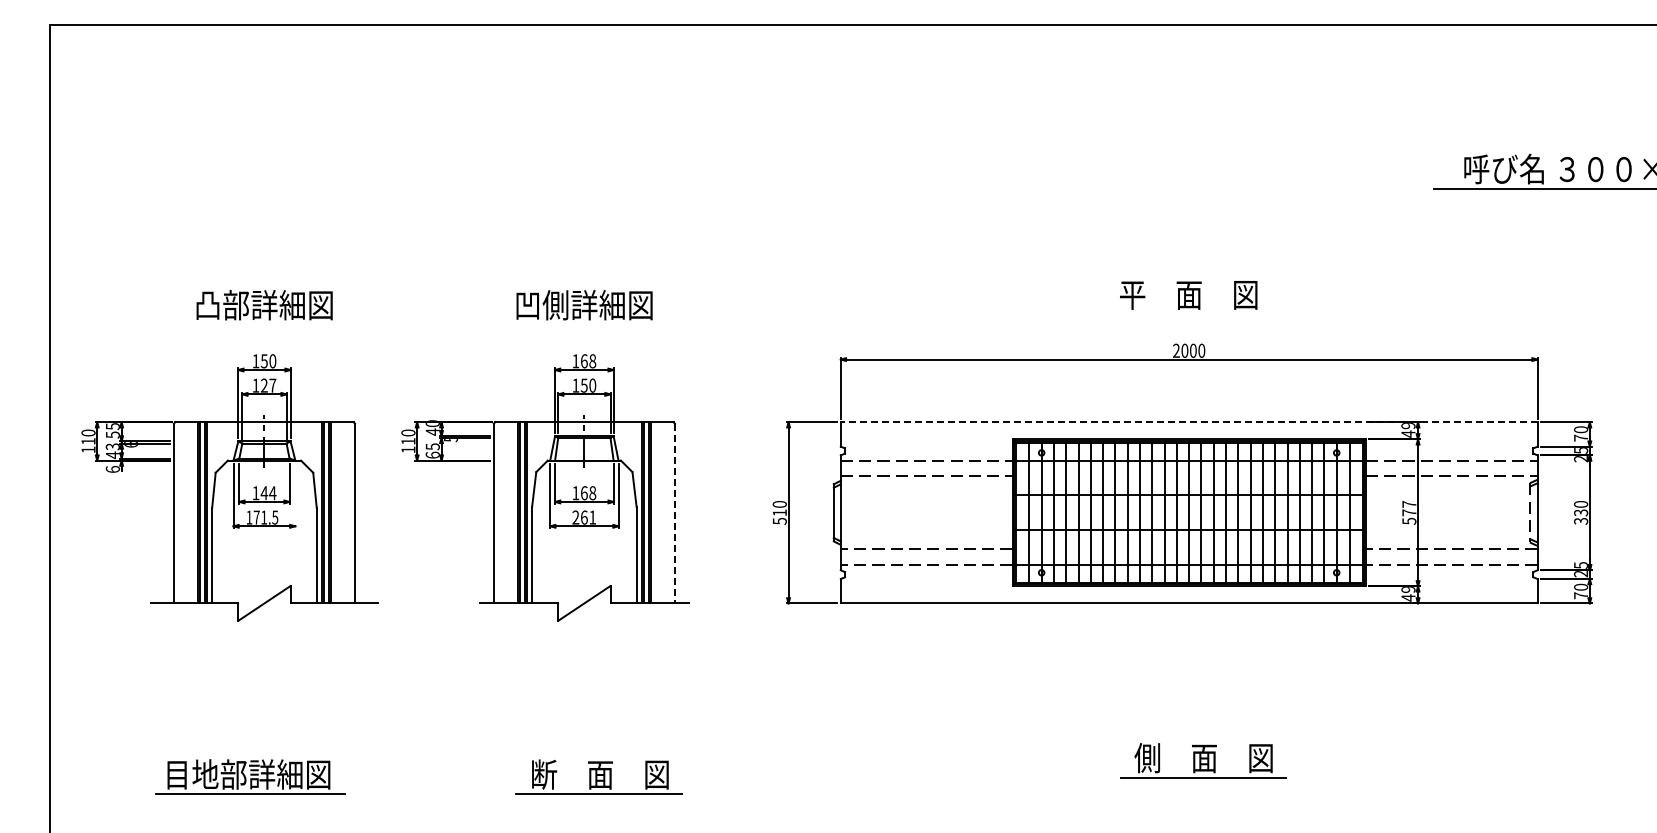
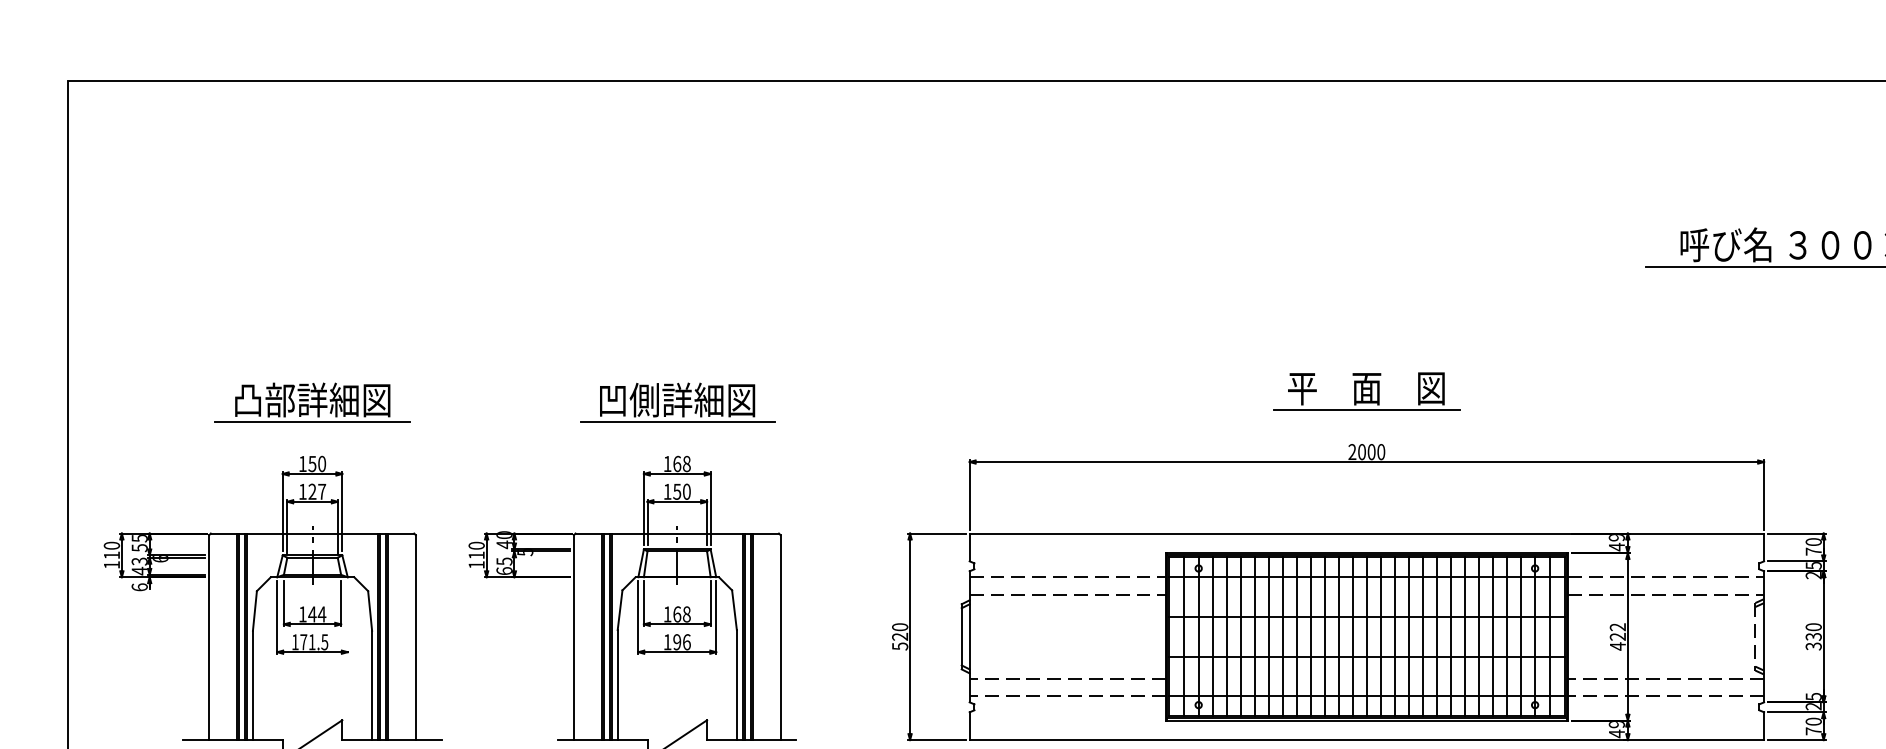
line: (1188, 314) -> (1366, 410), added
line: (263, 324) -> (311, 422), added
line: (584, 324) -> (677, 422), added
line: (1188, 422) -> (1366, 533), dashed -> solid
text: (779, 512) -> (899, 636), 510 -> 520
line: (674, 513) -> (780, 637), dashed -> solid
text: (1409, 513) -> (1618, 637), 577 -> 422
text: (584, 517) -> (677, 642), 261 -> 196

